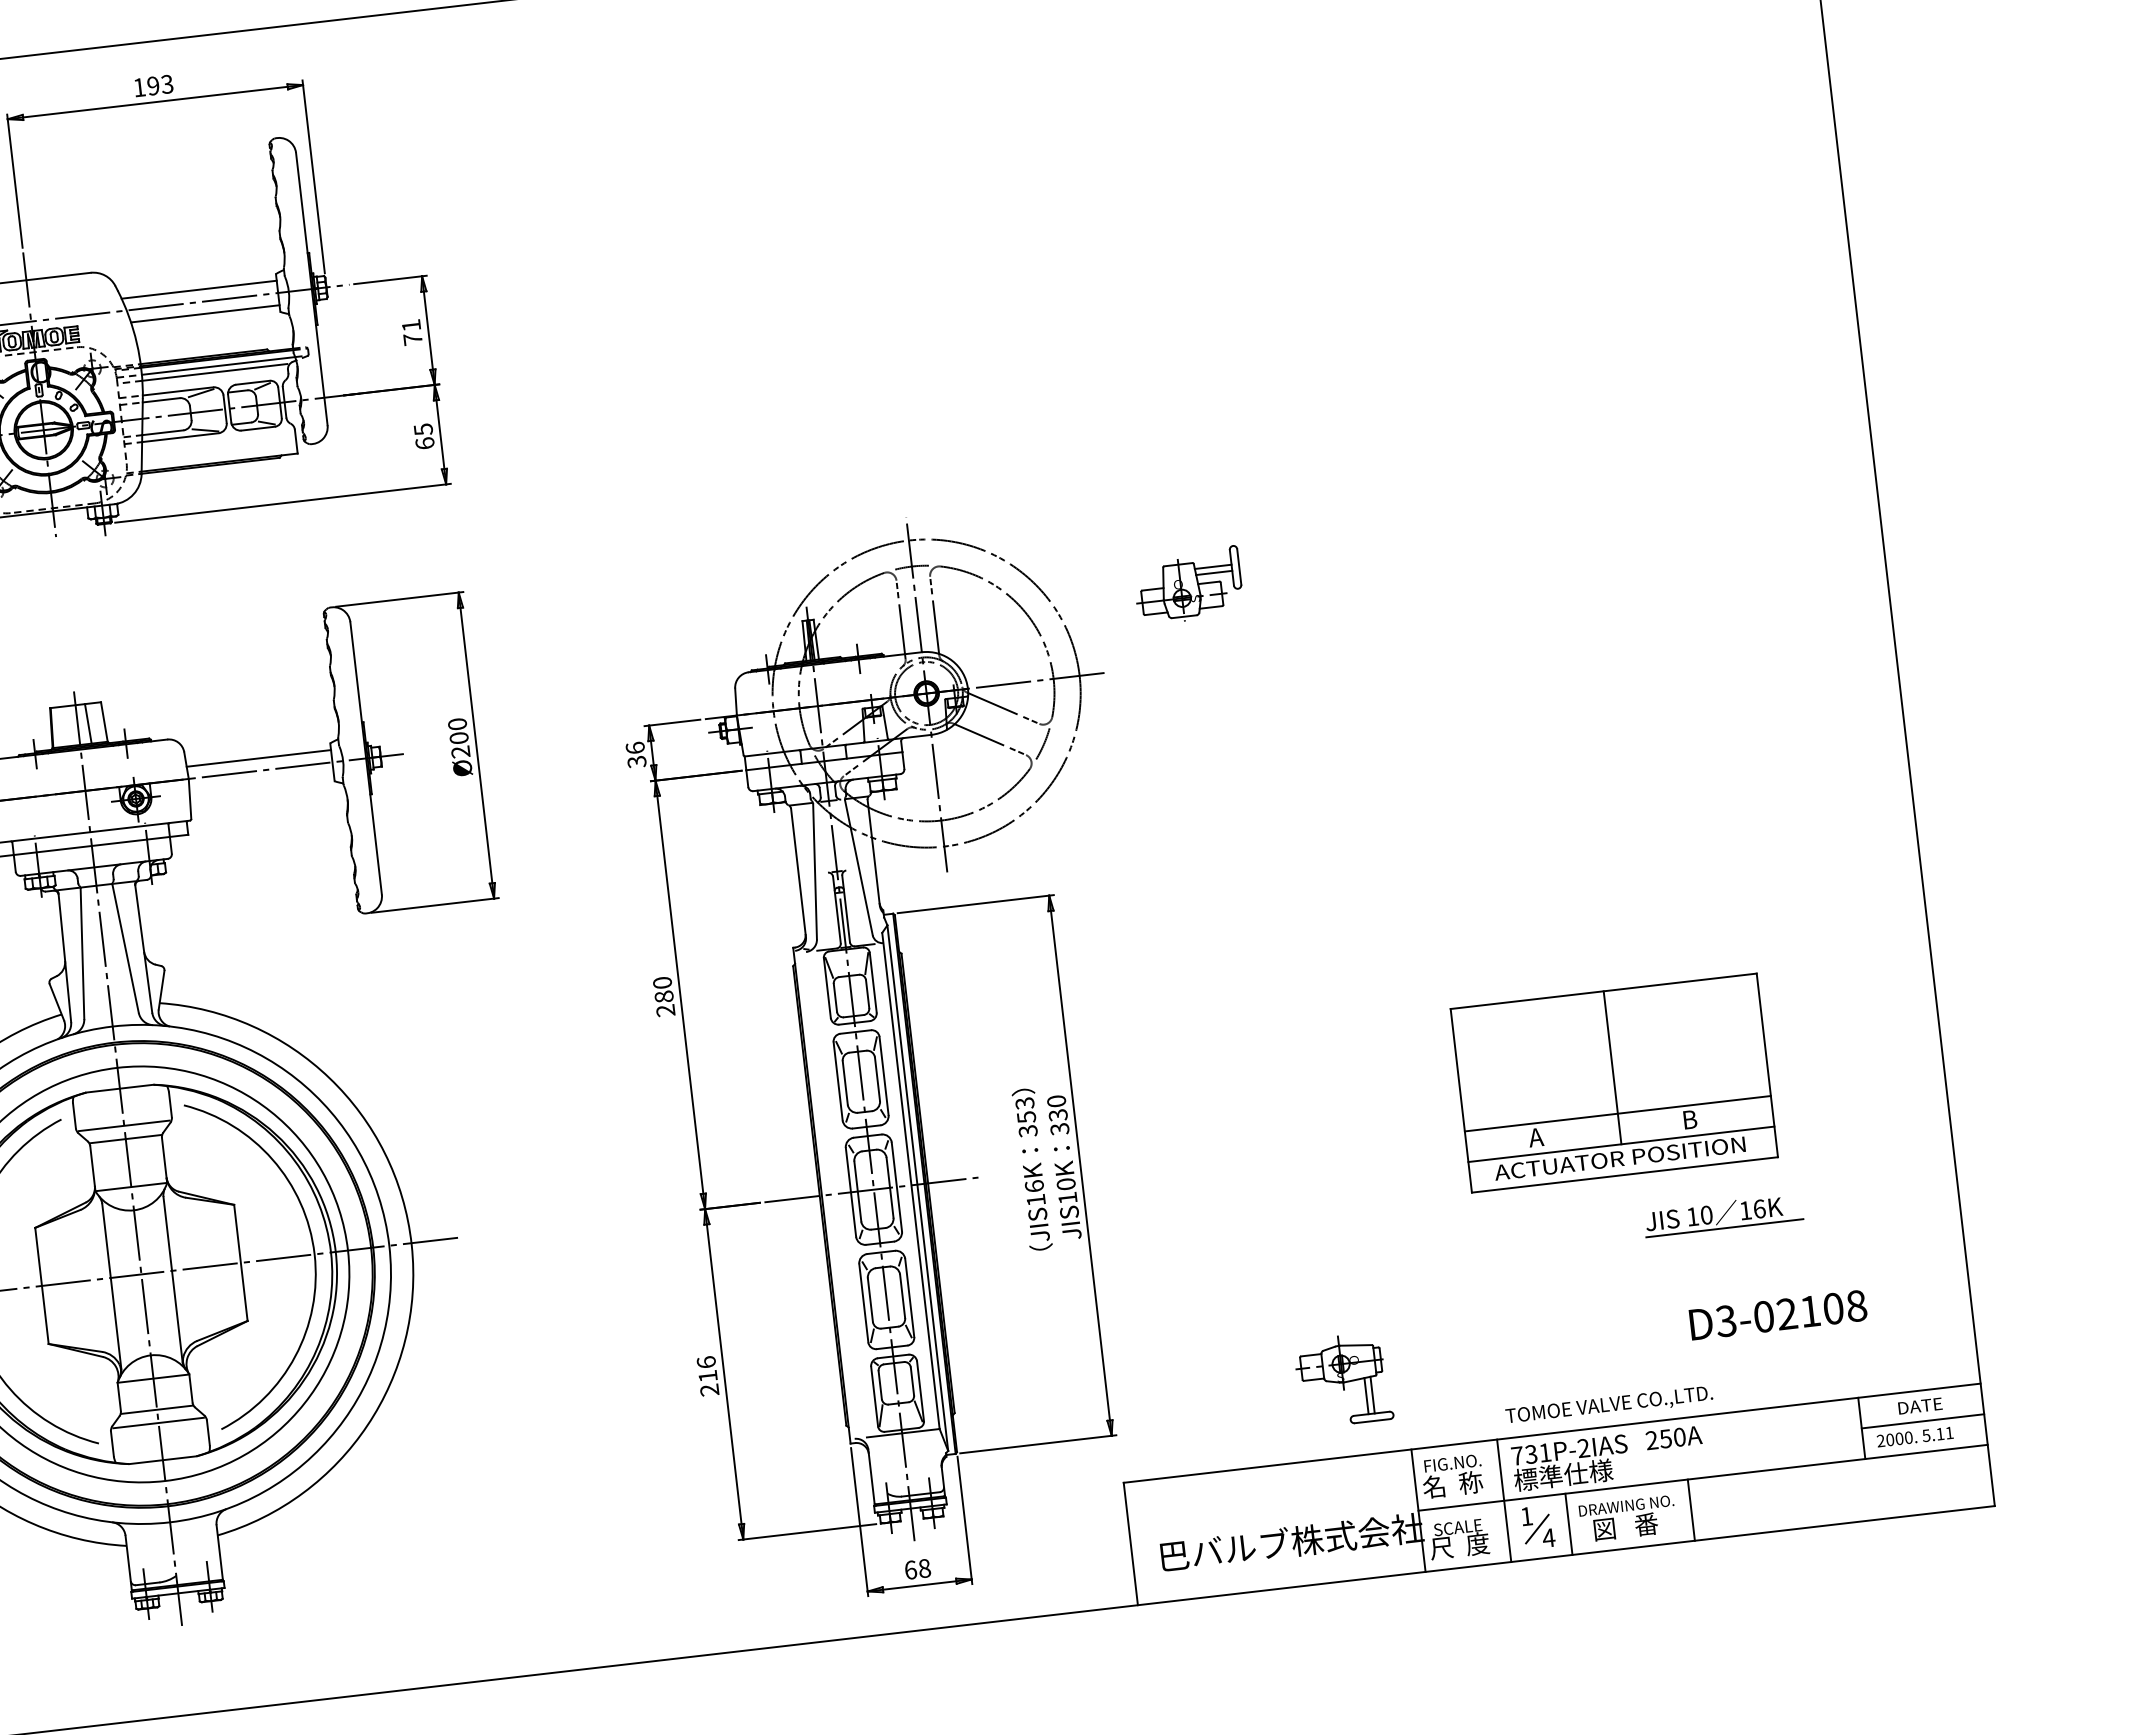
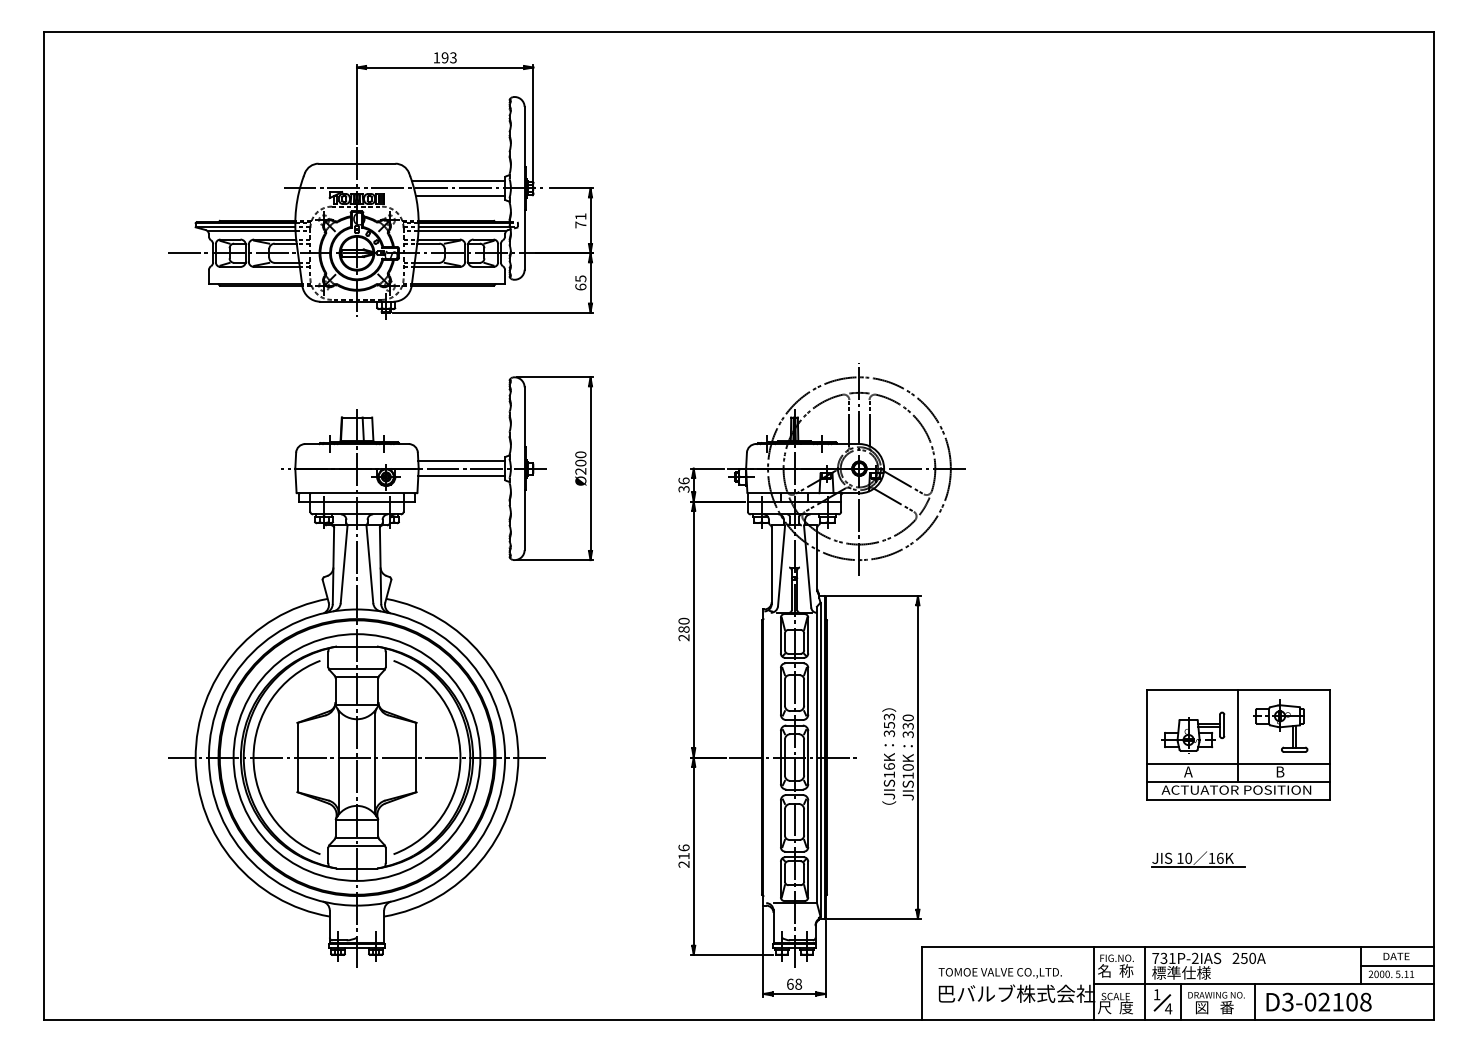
part: (1188, 584) -> (1193, 732), moved
line: (261, 783) -> (461, 476), added
part: (1723, 1215) -> (1198, 859), moved
text: (1777, 1314) -> (1318, 1001), moved
part: (1343, 1379) -> (1280, 725), moved
text: (1608, 1406) -> (999, 973), moved

